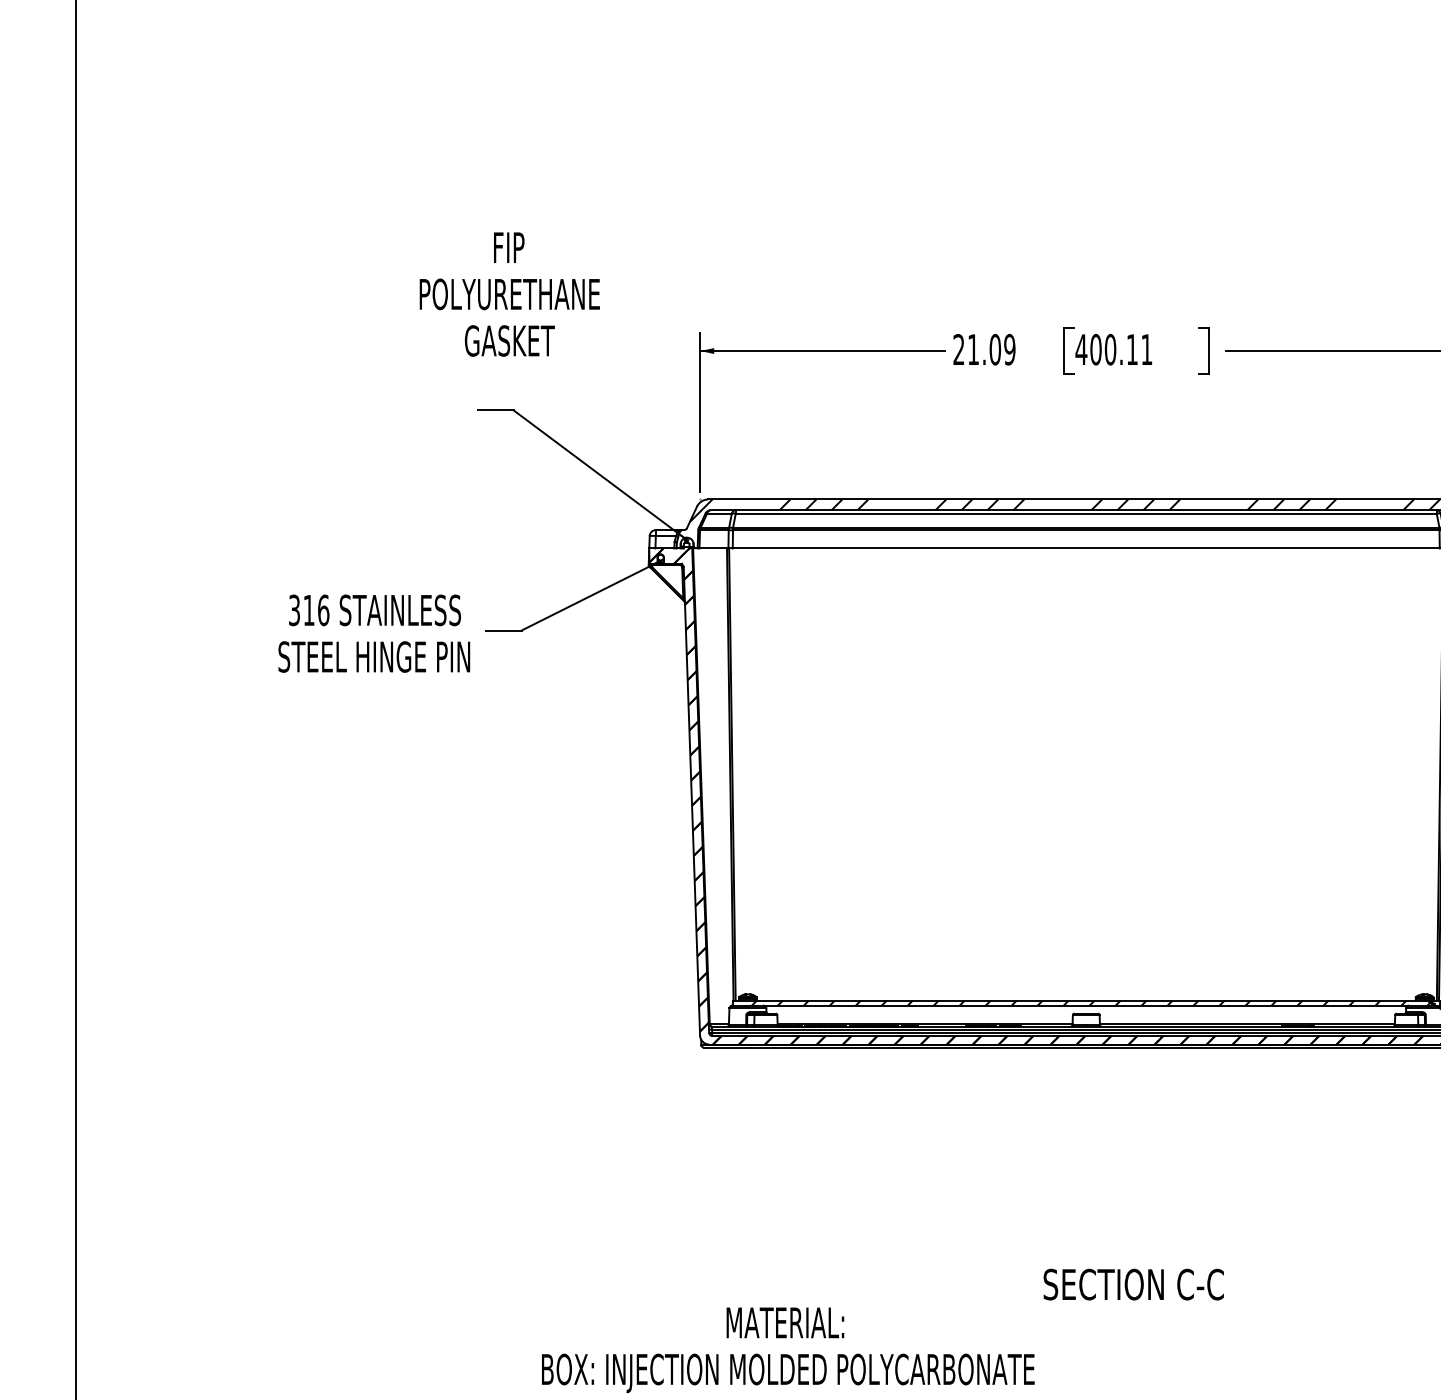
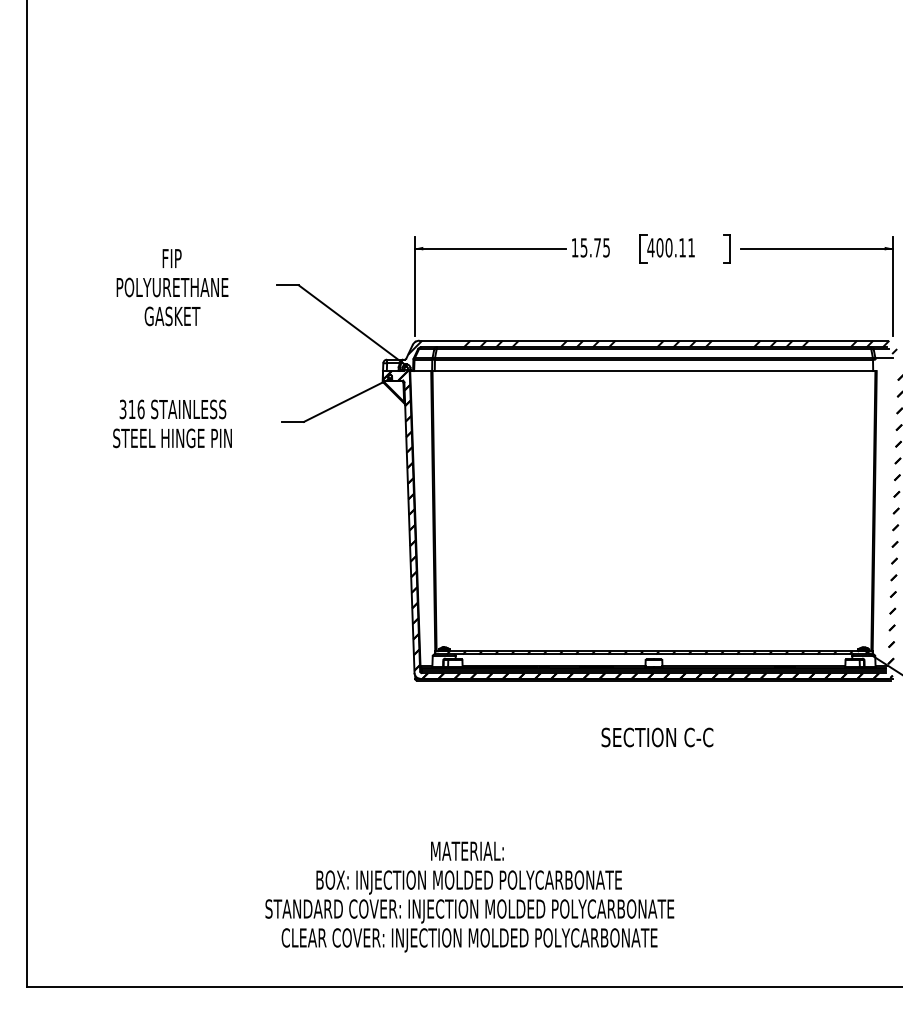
text: (509, 294) -> (172, 287), moved
text: (983, 349) -> (590, 247), 21.09 -> 15.75
text: (374, 633) -> (172, 423), moved
text: (1133, 1284) -> (657, 737), moved

